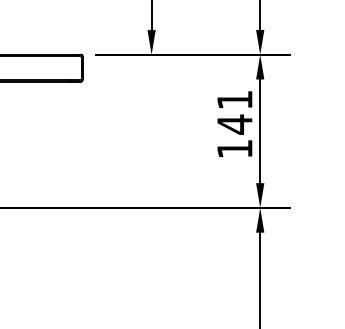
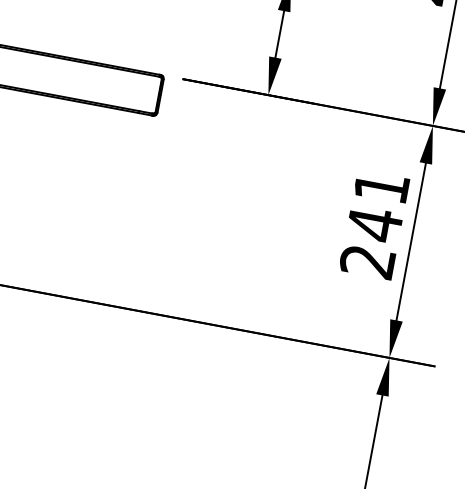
text: (234, 149) -> (367, 262), 141 -> 241

